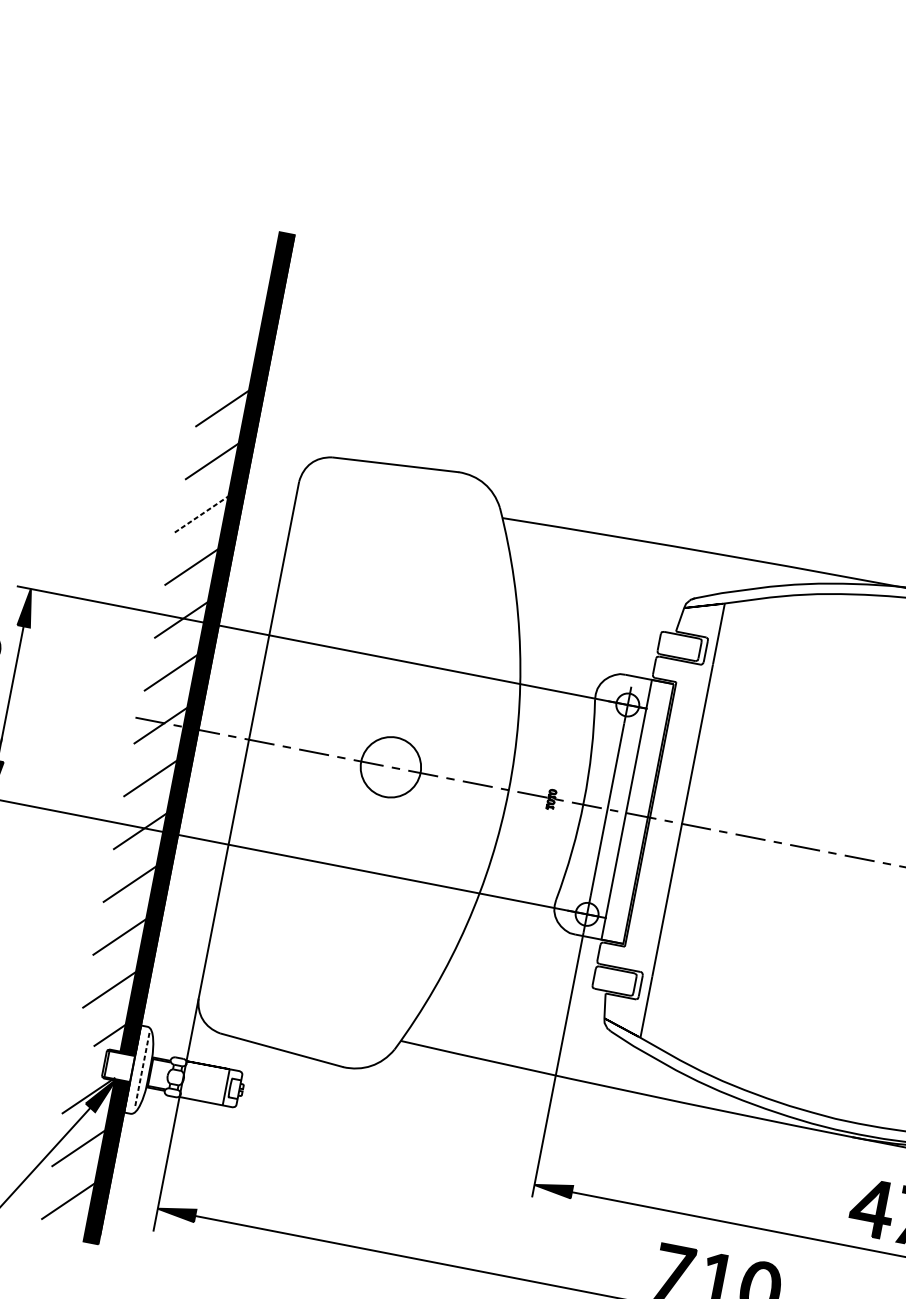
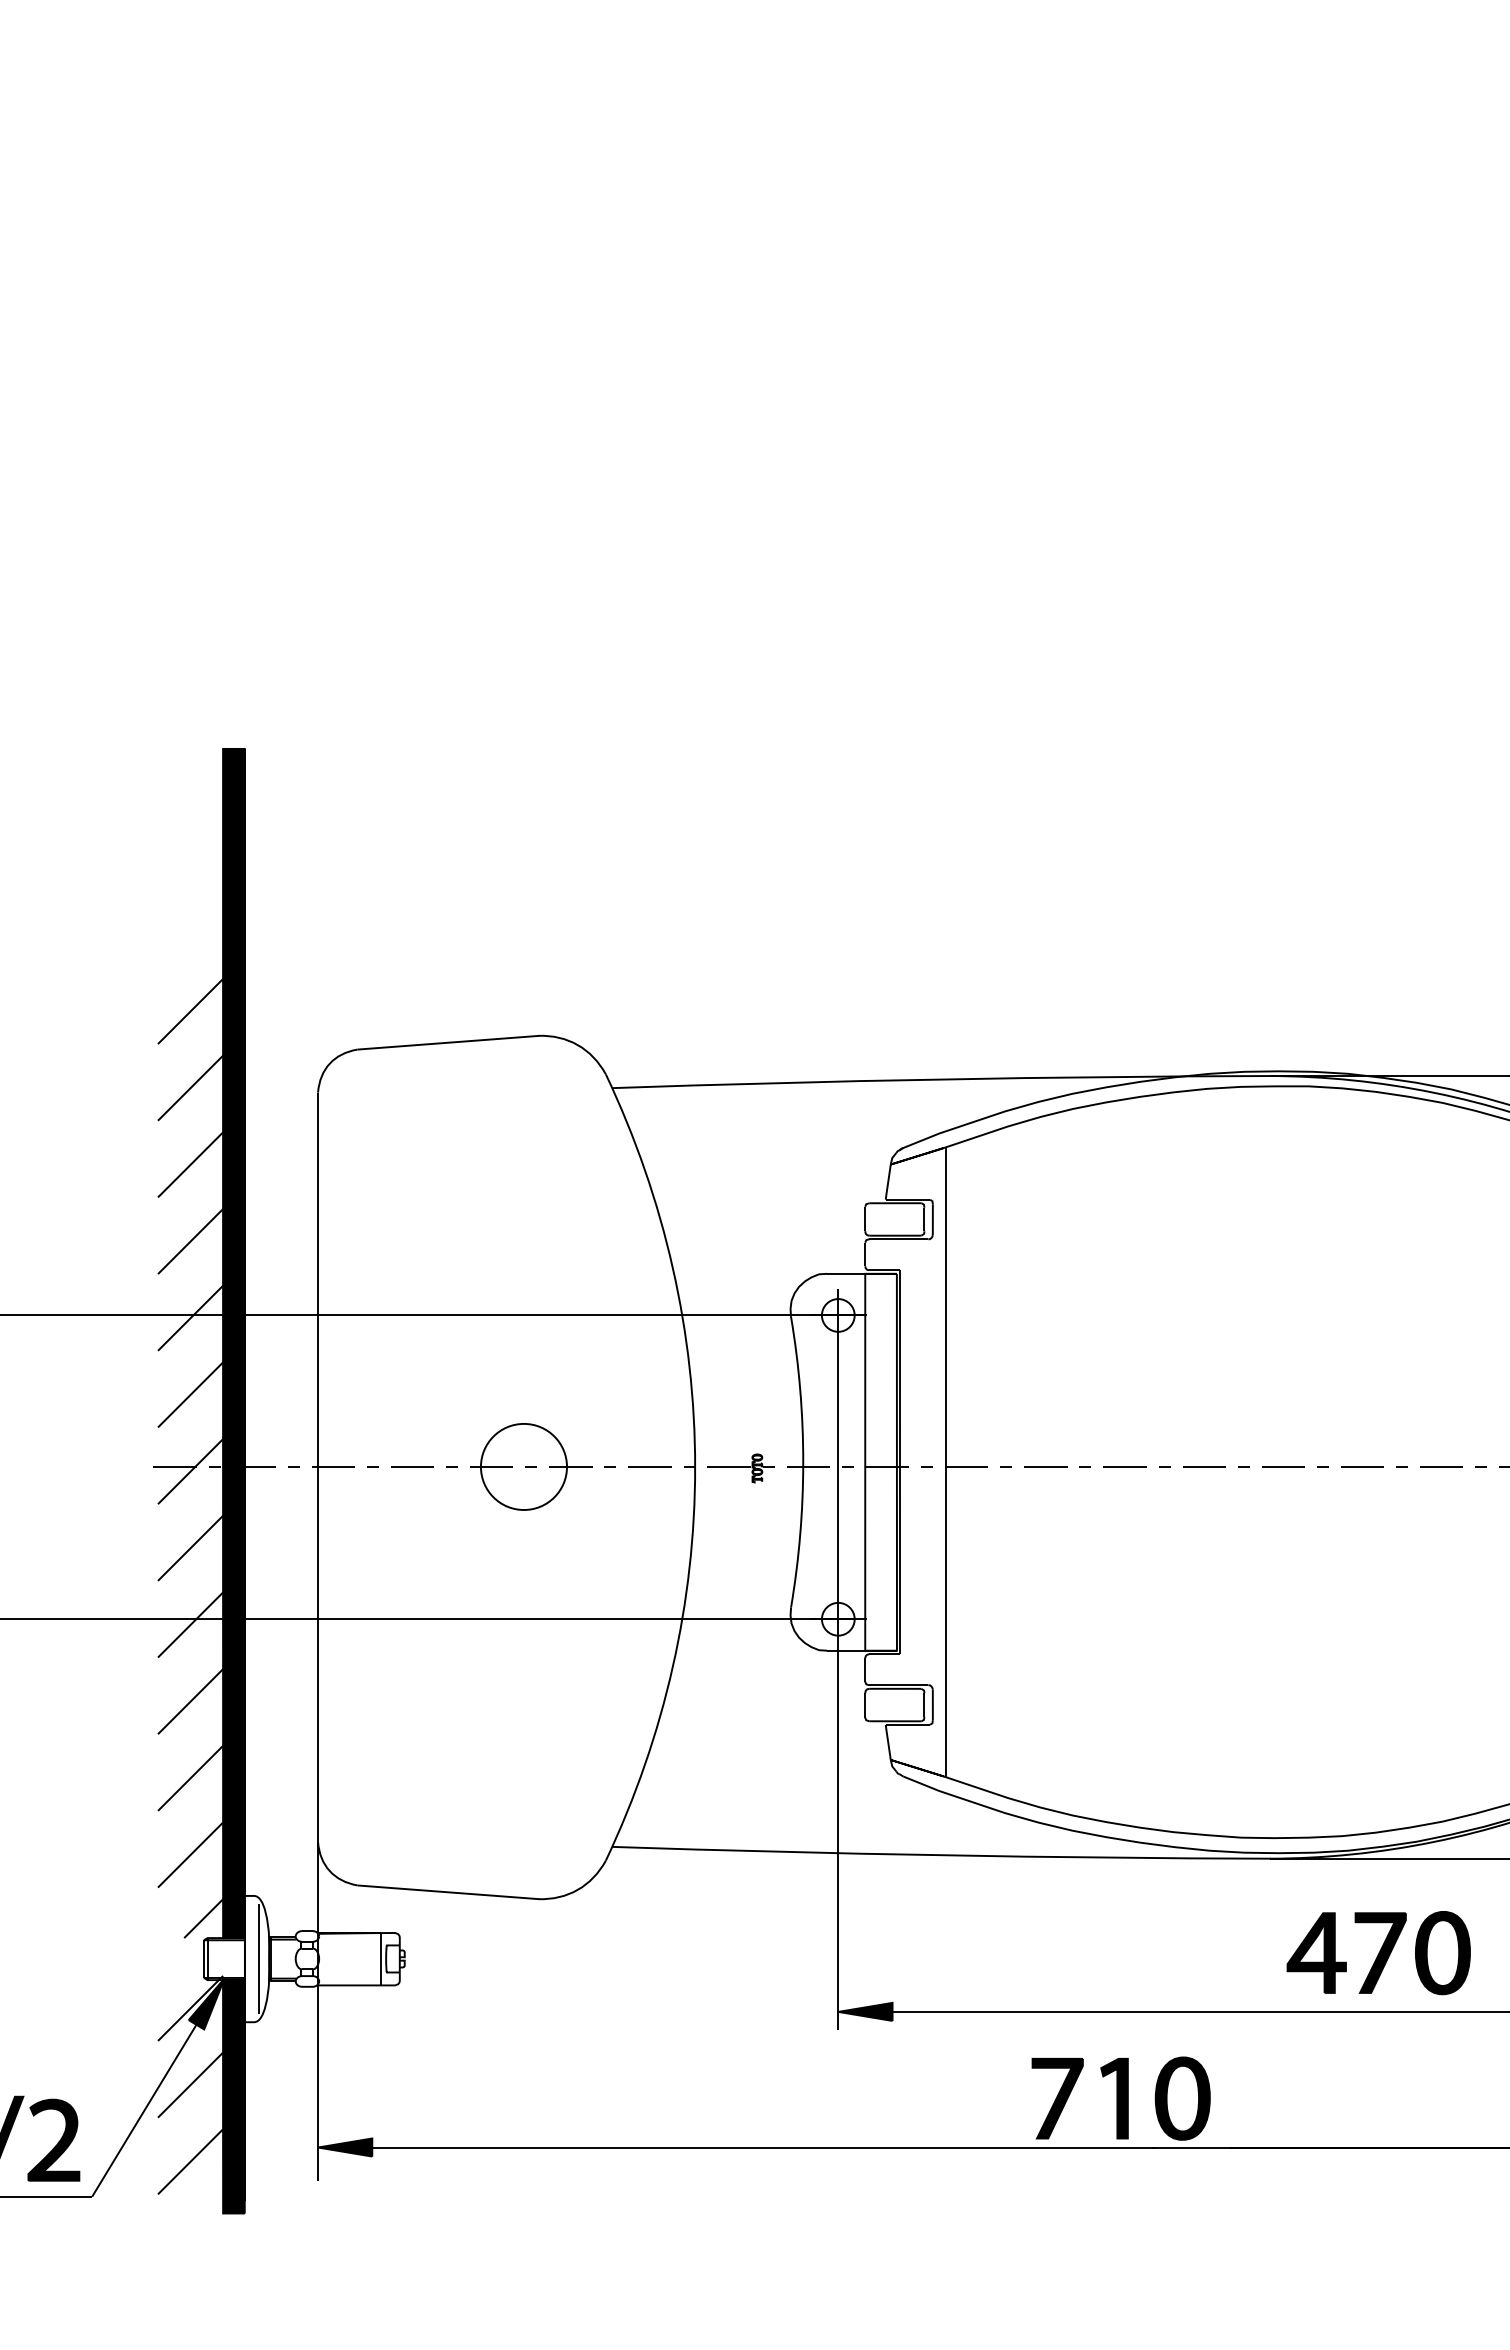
line: (201, 514) -> (190, 1164), dashed -> solid
line: (141, 1071) -> (258, 1959), dashed -> solid

